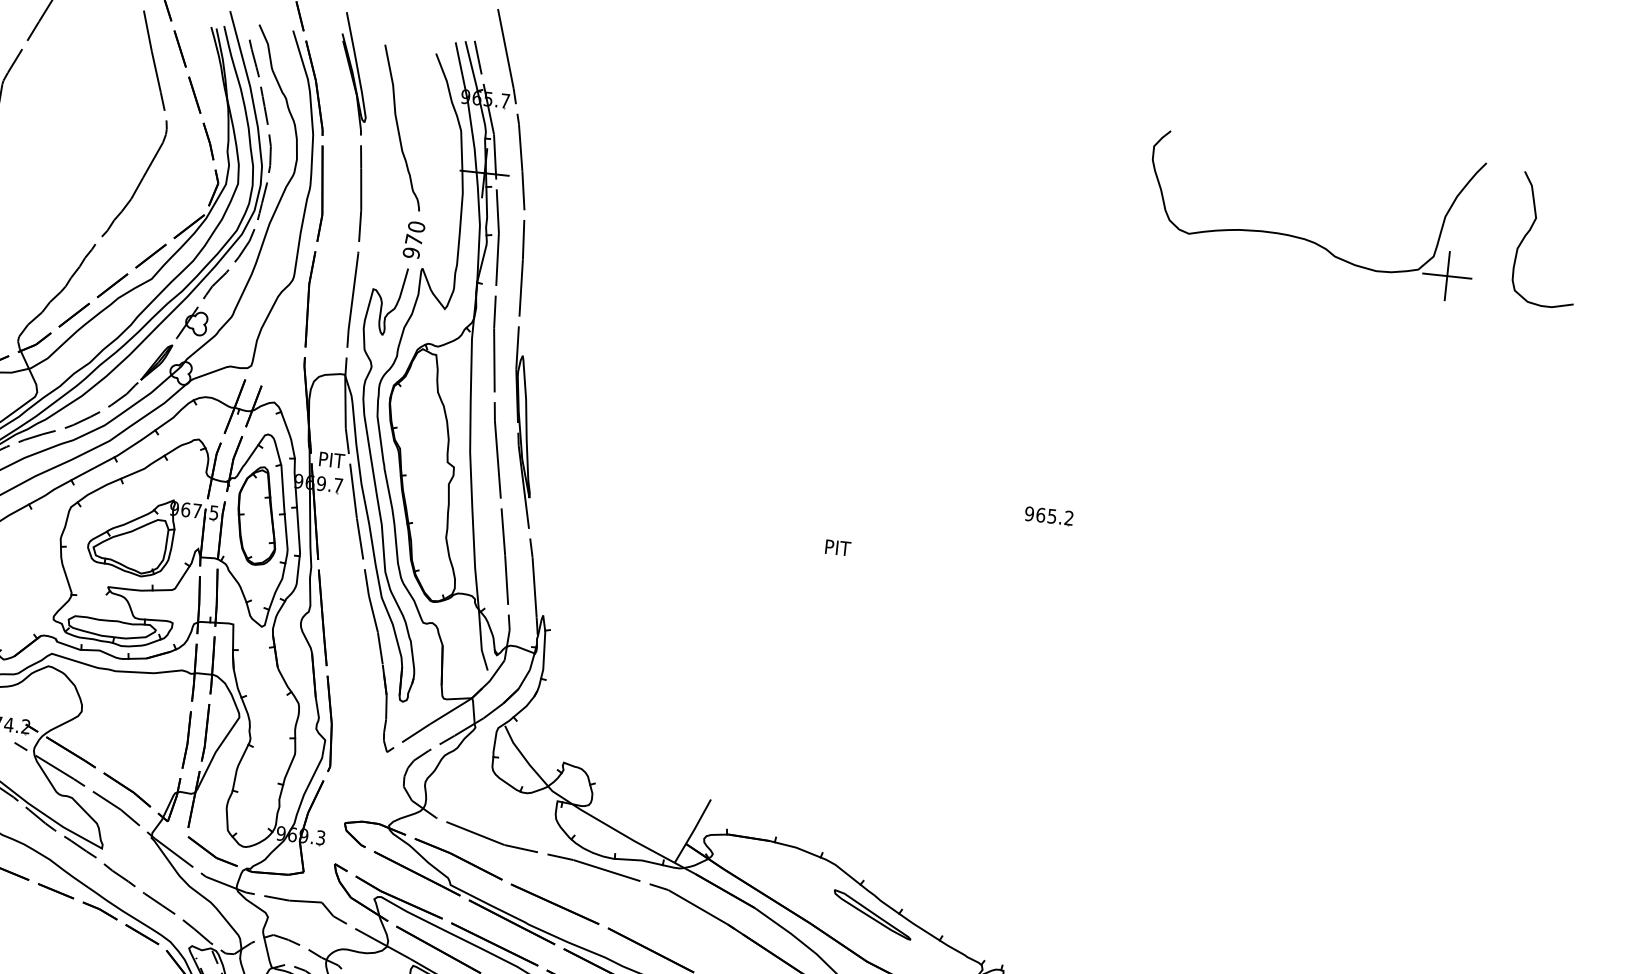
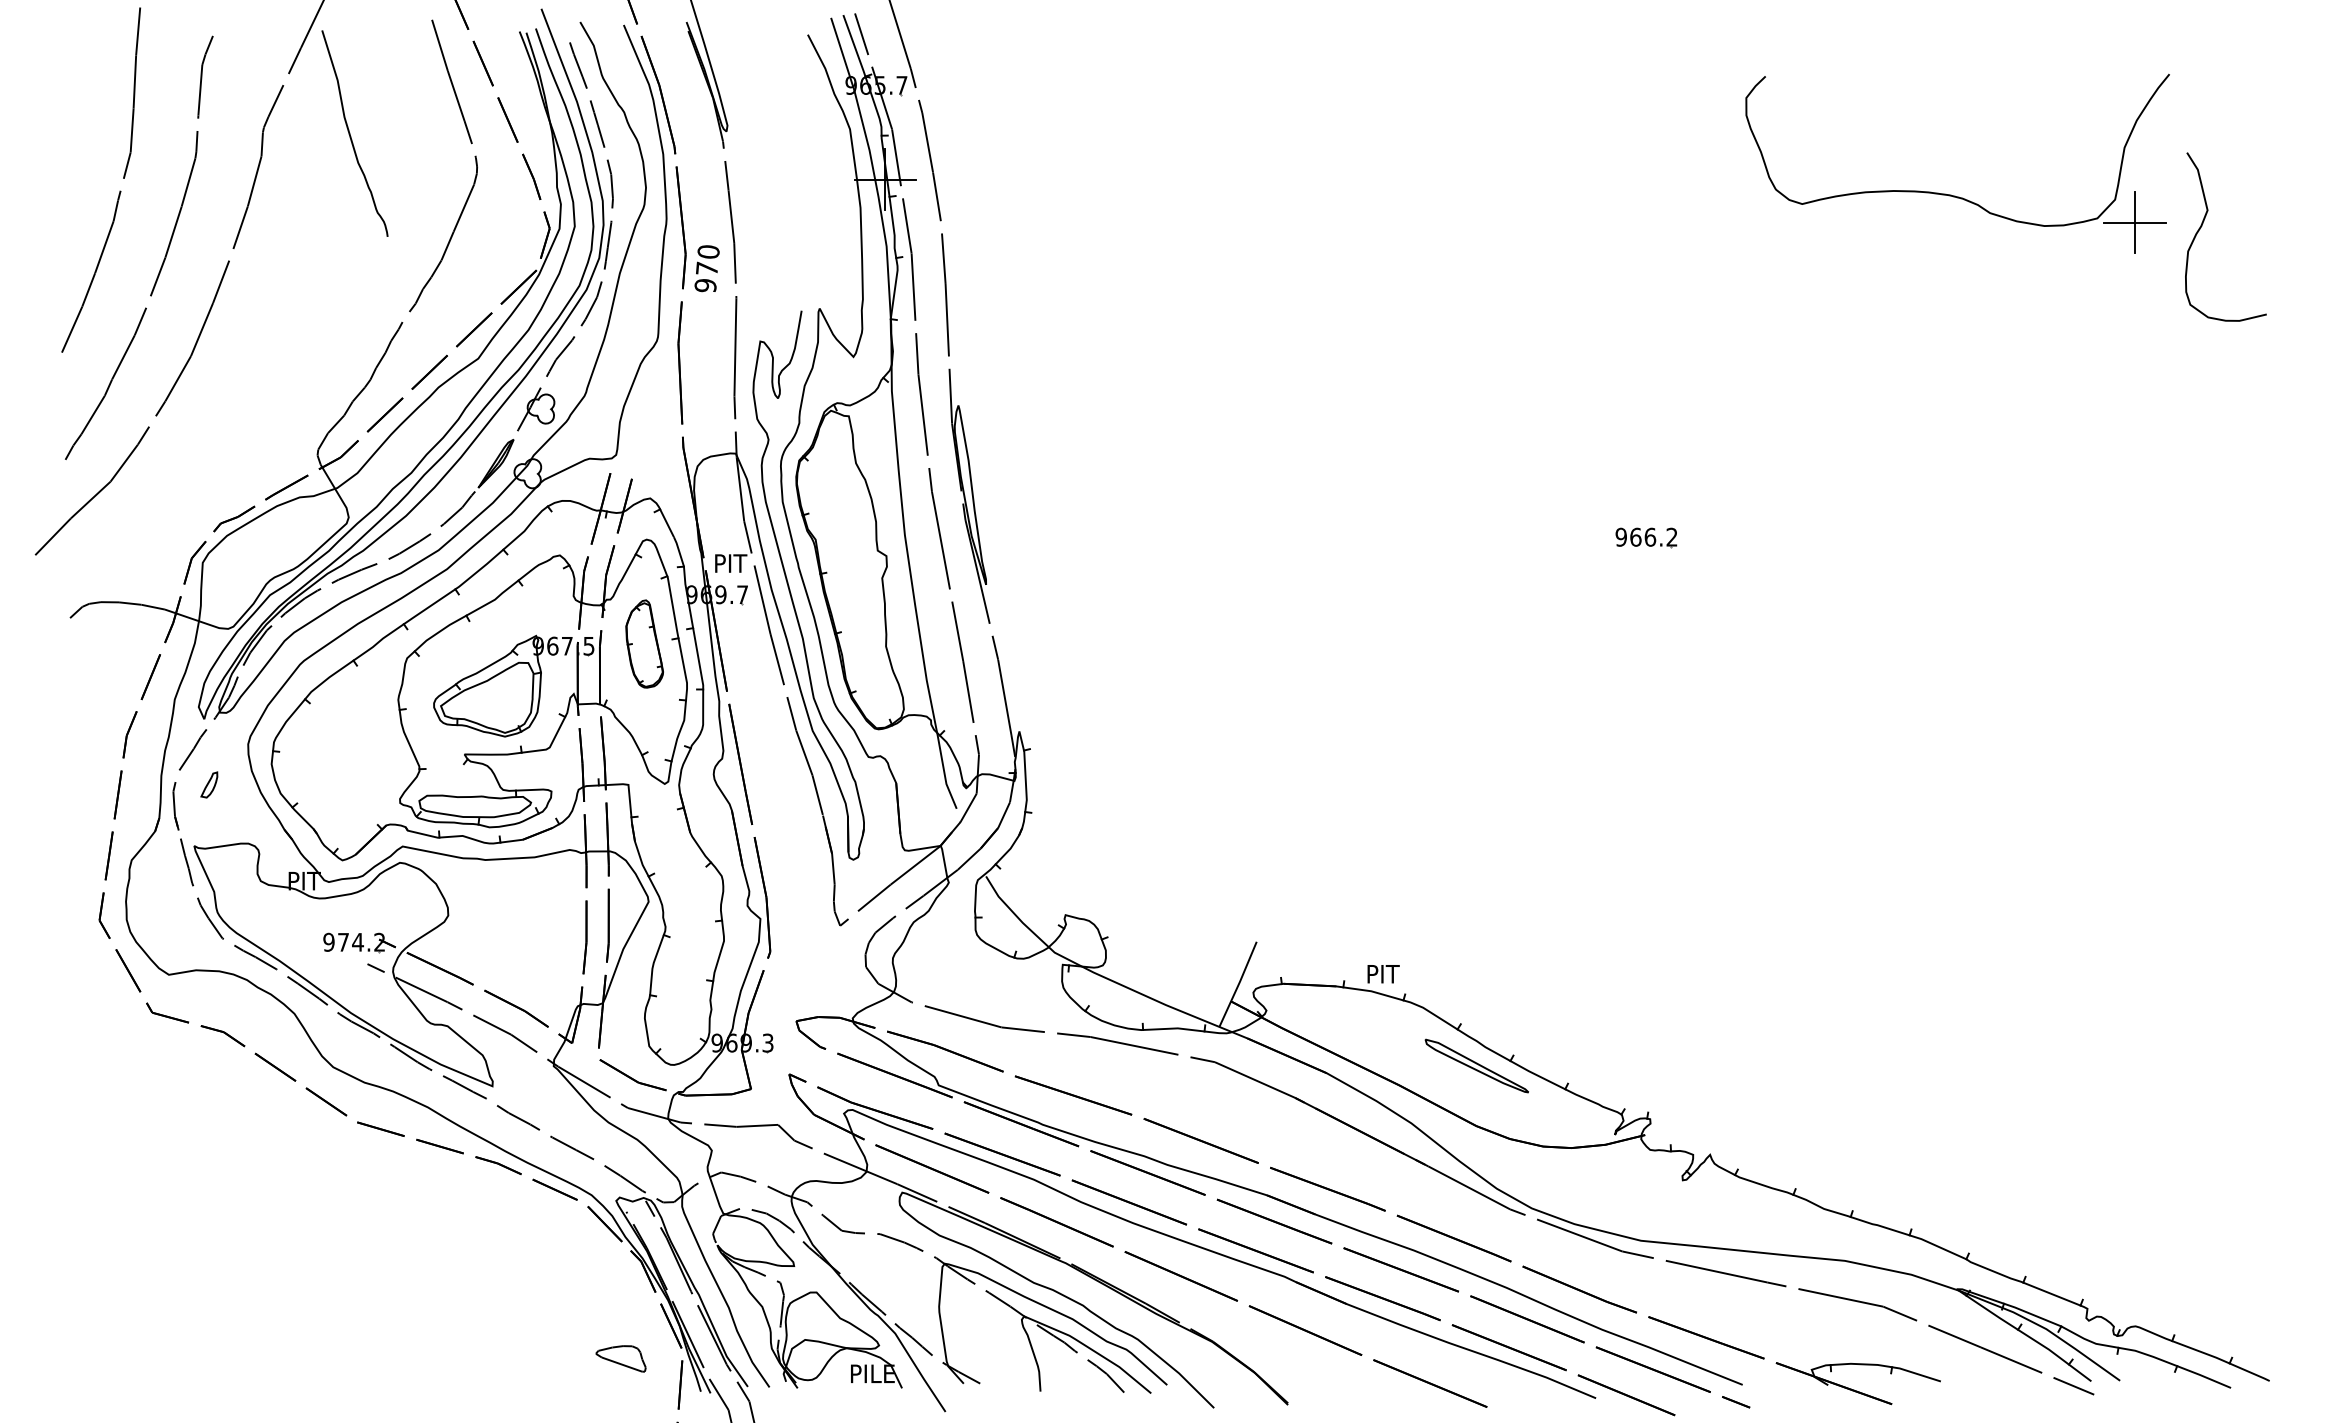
curve: (398, 127) -> (350, 133), moved
curve: (1530, 230) -> (2202, 226), moved
part: (1306, 238) -> (1951, 194), moved
text: (413, 239) -> (706, 268), moved
part: (257, 515) -> (644, 643), size x0.7
text: (1052, 515) -> (1650, 536), 965.2 -> 966.2
text: (838, 548) -> (1383, 974), moved

